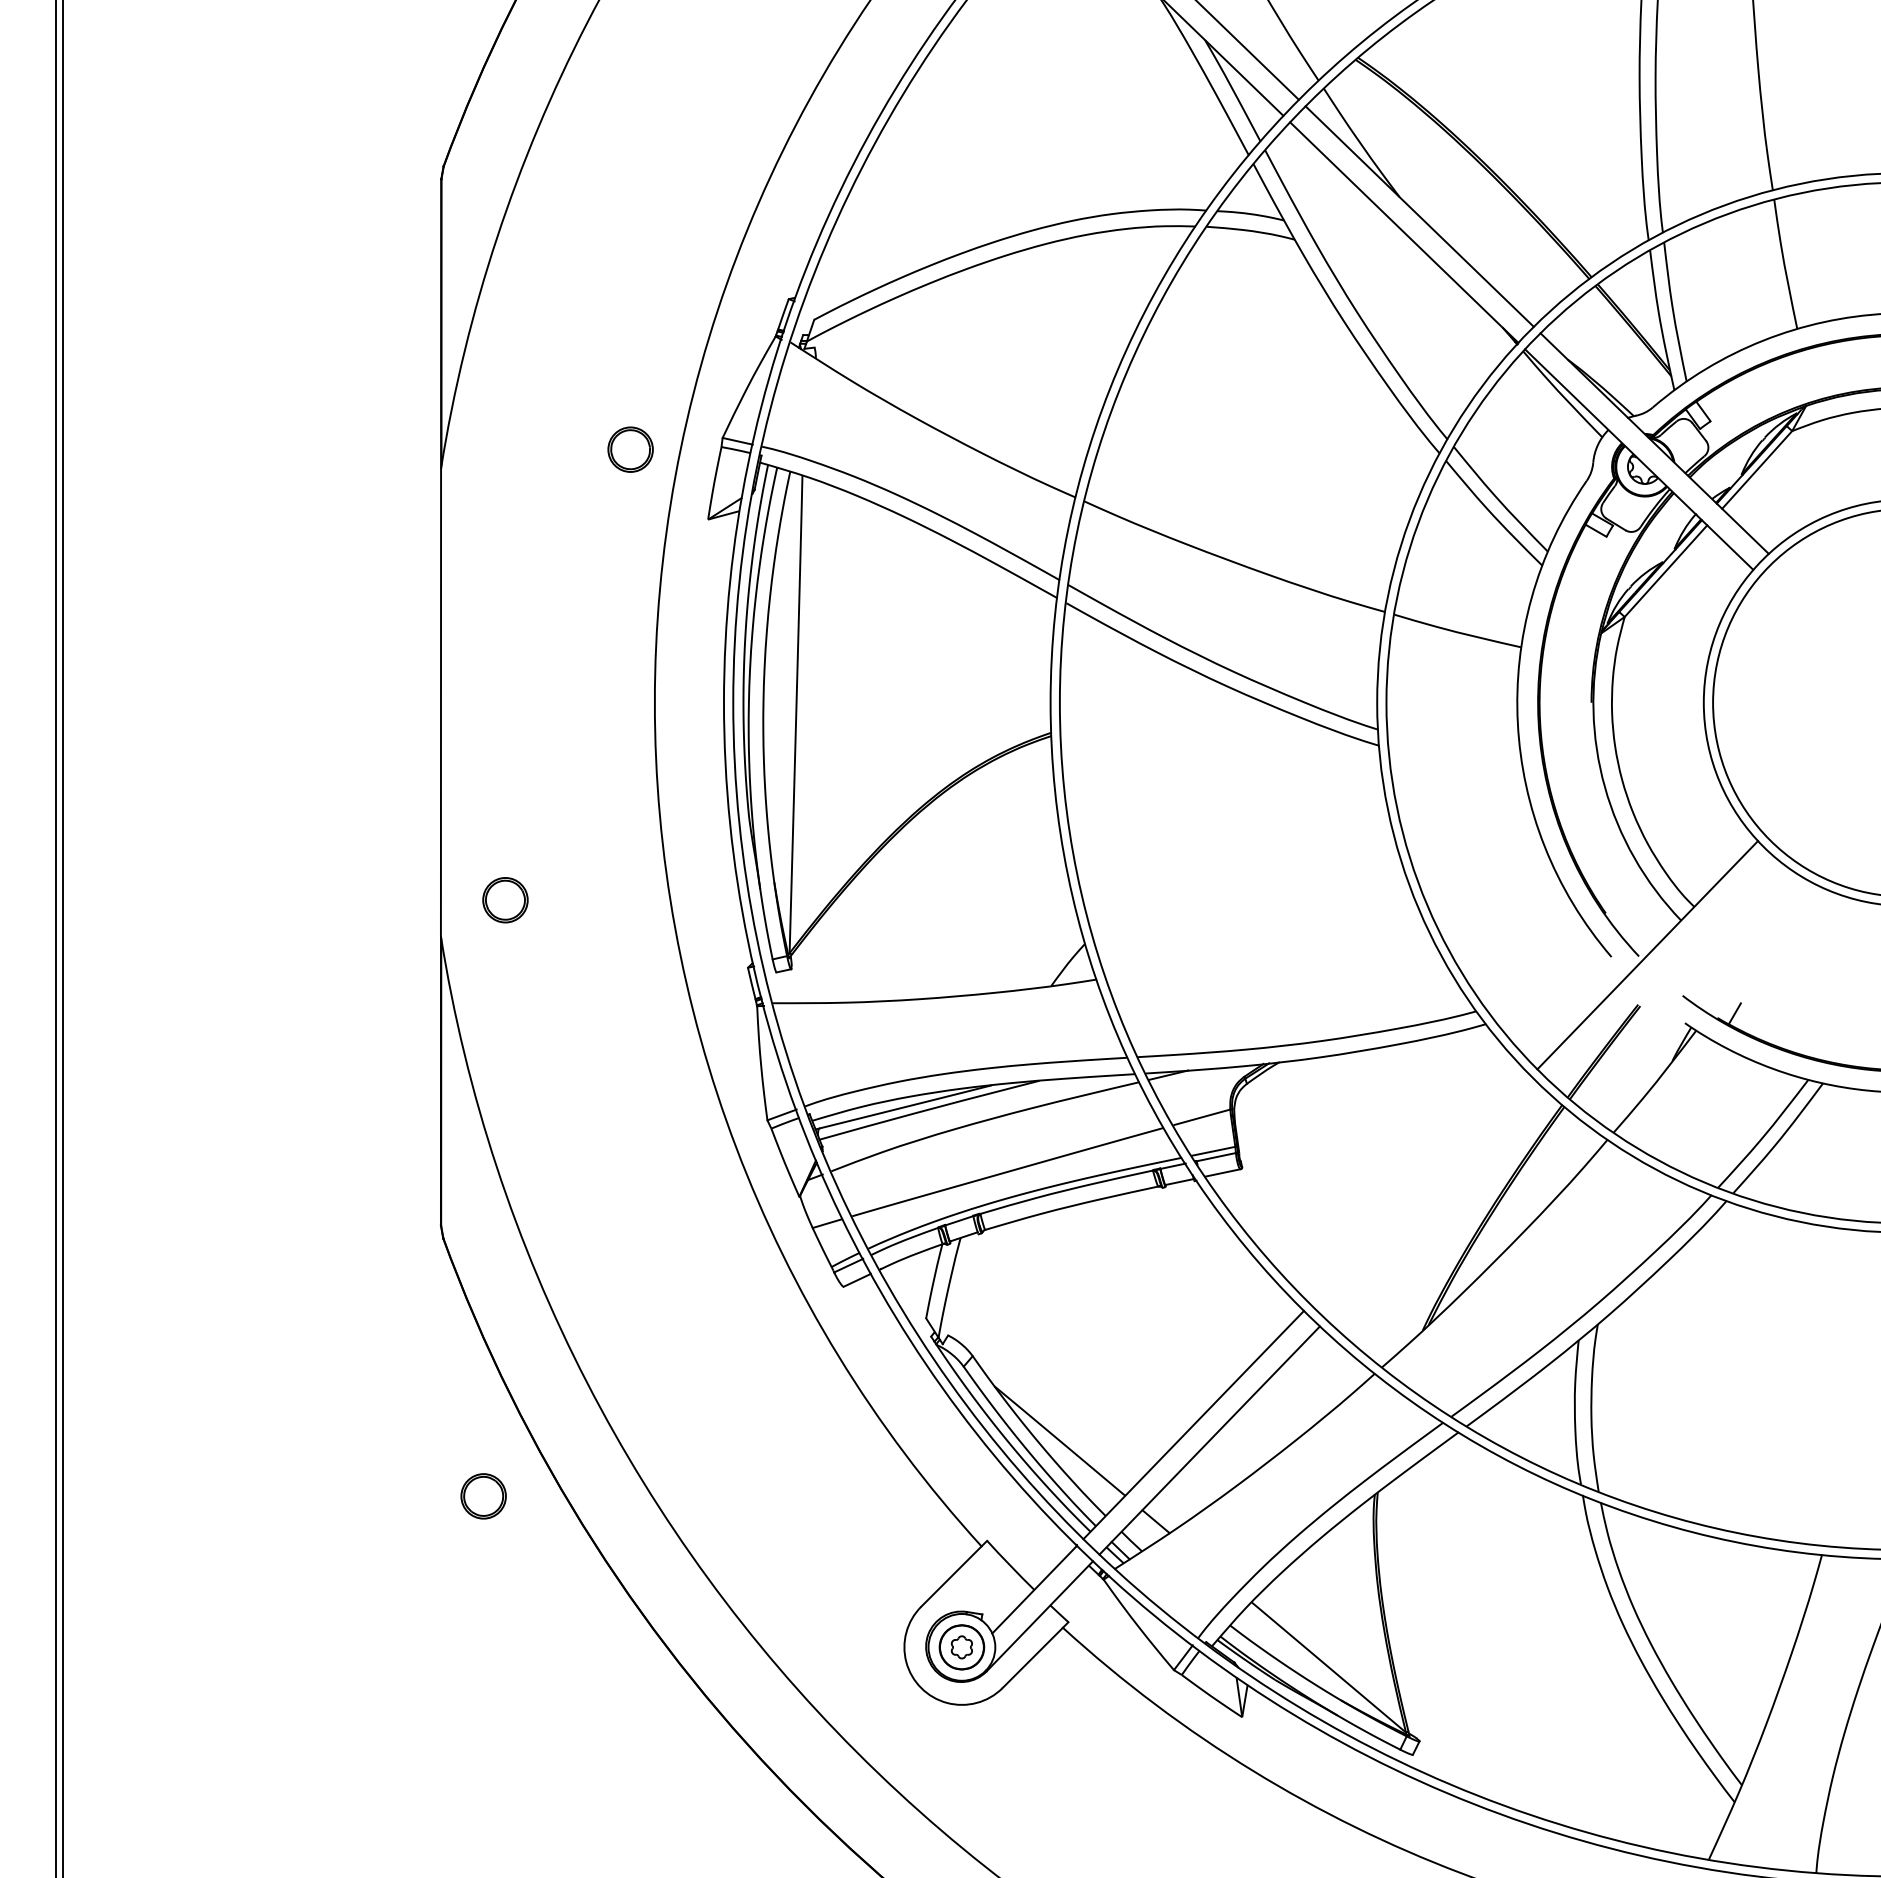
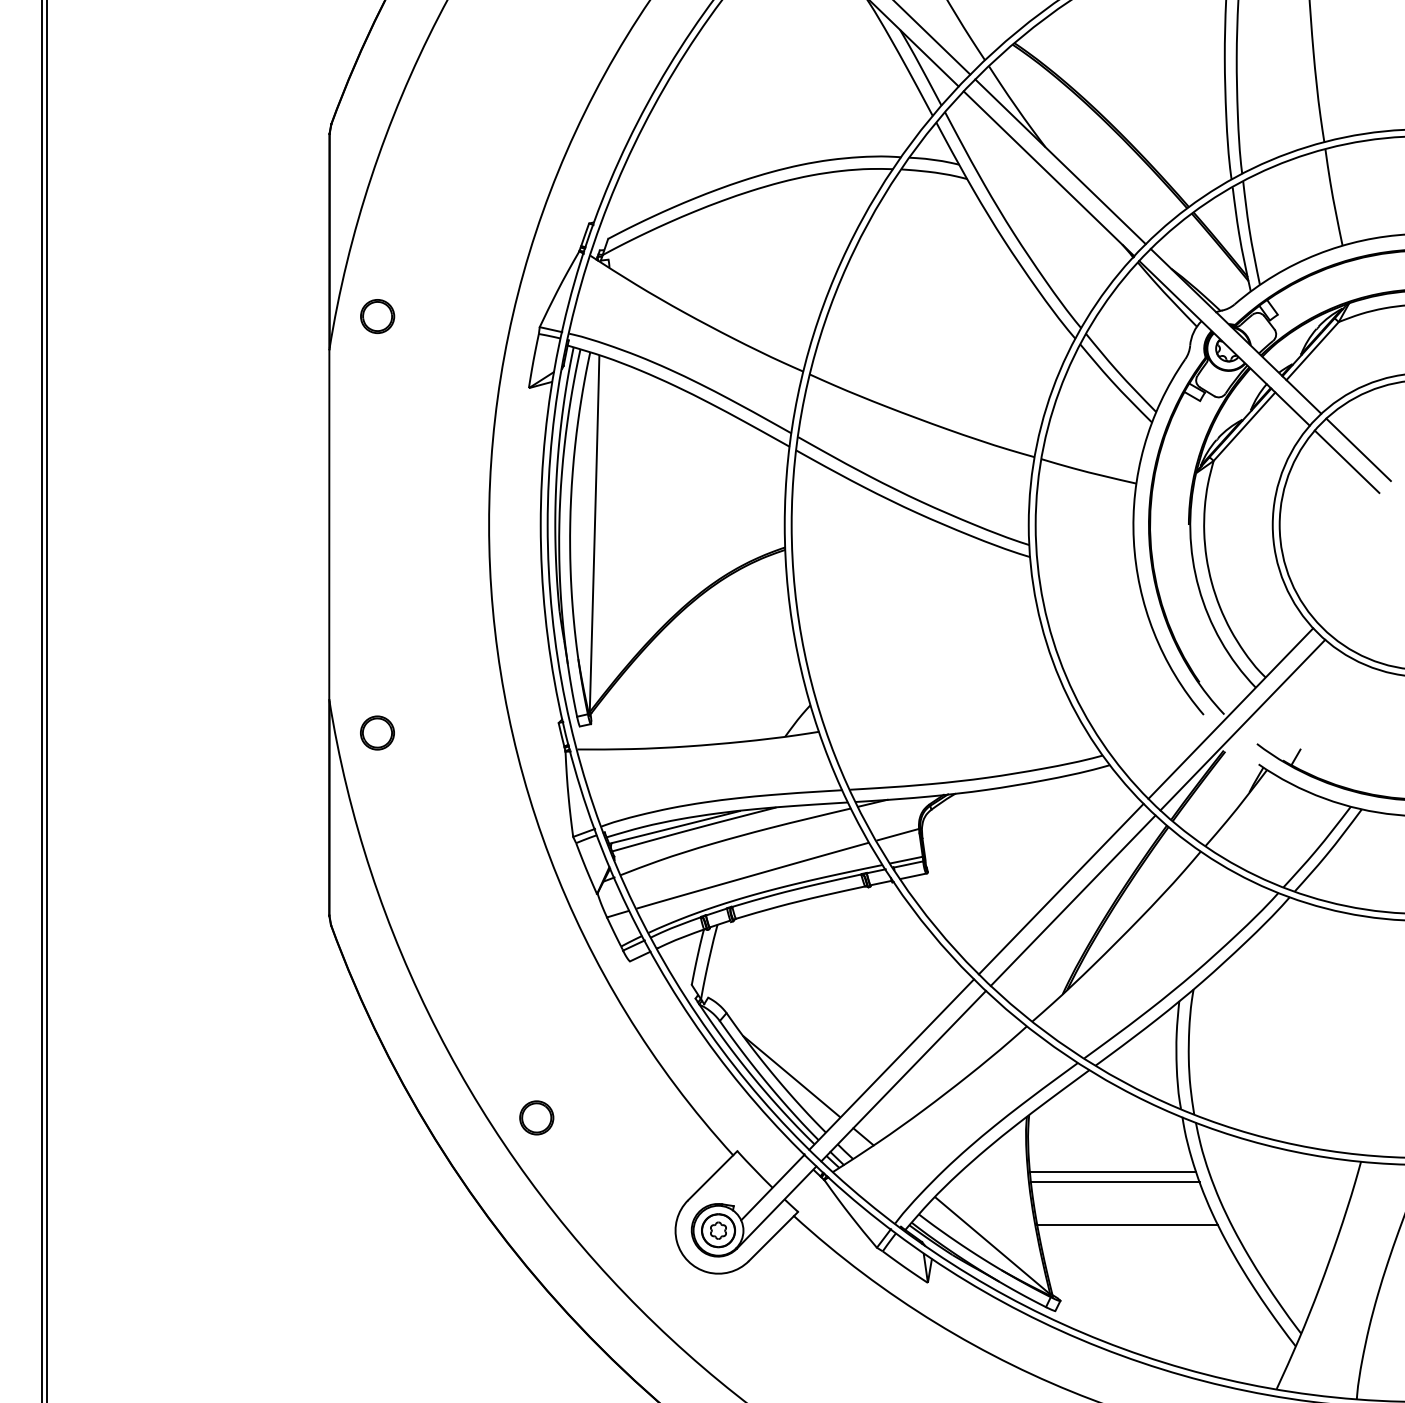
part: (630, 449) -> (377, 316), moved
line: (1818, 601) -> (1358, 449), added
line: (1803, 617) -> (1347, 461), added
part: (505, 900) -> (377, 733), moved
line: (1663, 970) -> (1242, 725), added
line: (1420, 1190) -> (1061, 889), added
line: (1436, 1205) -> (1073, 900), added
part: (483, 1496) -> (536, 1118), moved
line: (1490, 1569) -> (1113, 1172), added
line: (1492, 1582) -> (1114, 1182), added
line: (1509, 1639) -> (1127, 1224), added

